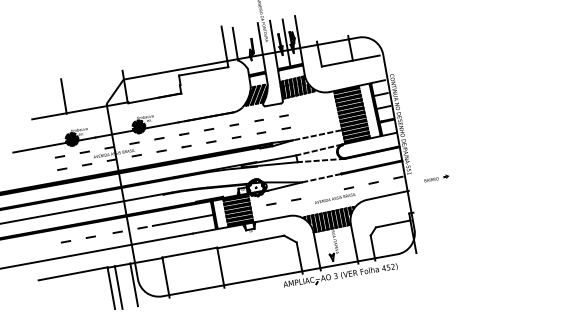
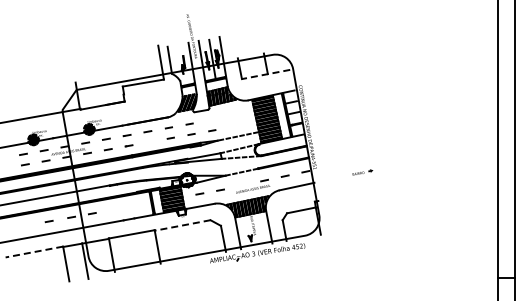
line: (351, 61) -> (266, 74), solid -> dashed
line: (63, 95) -> (26, 103), removed
line: (284, 115) -> (210, 119), removed
line: (211, 141) -> (149, 141), removed
text: (436, 178) -> (362, 172), moved
line: (182, 220) -> (125, 207), removed
line: (66, 240) -> (28, 224), removed
line: (250, 242) -> (182, 225), solid -> dashed
line: (72, 274) -> (33, 252), solid -> dashed
line: (118, 287) -> (72, 263), removed

